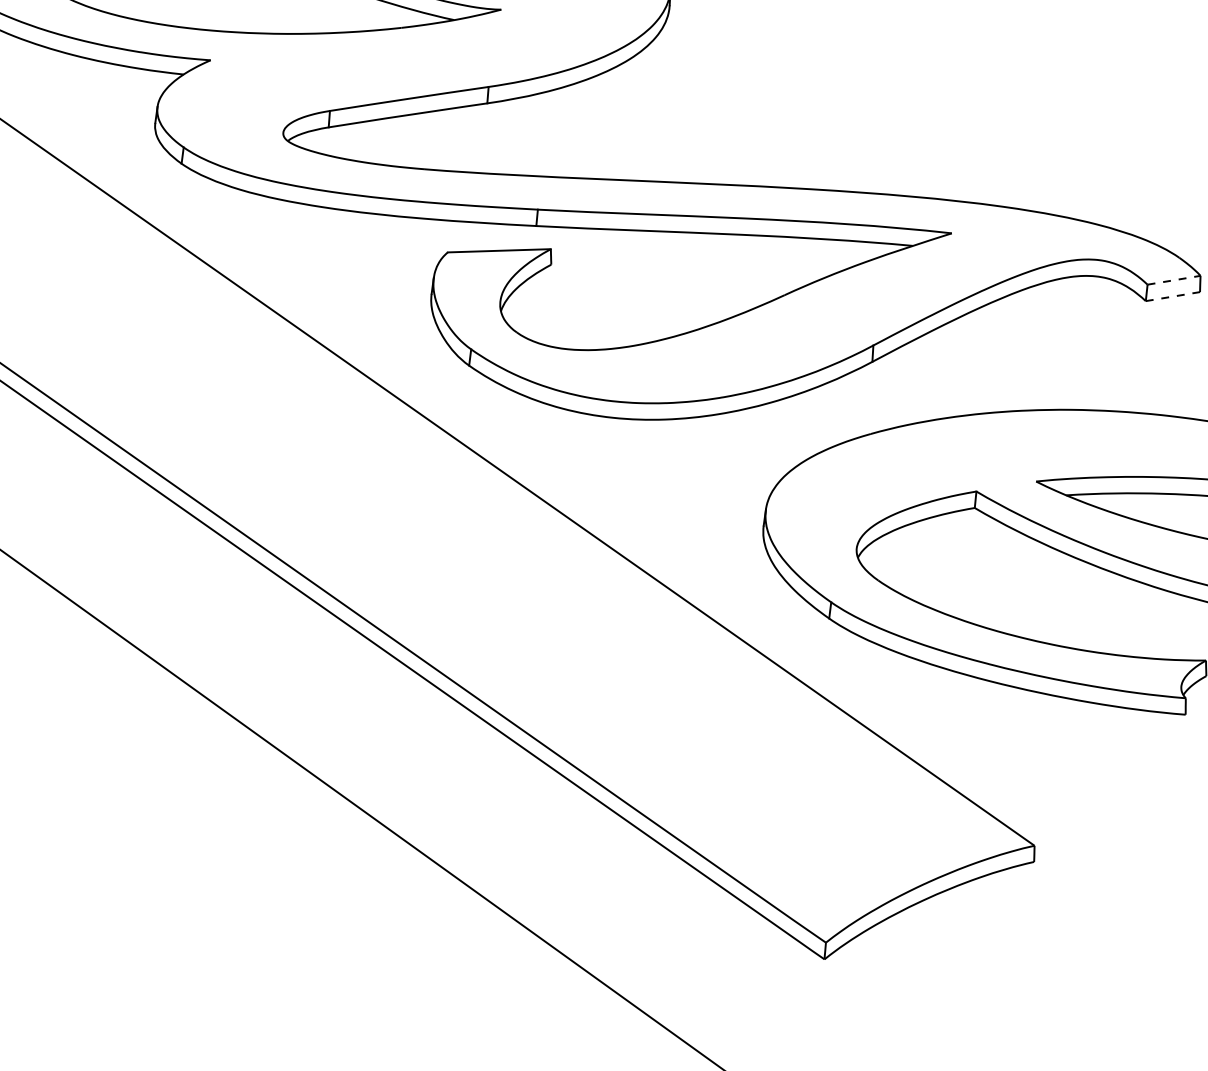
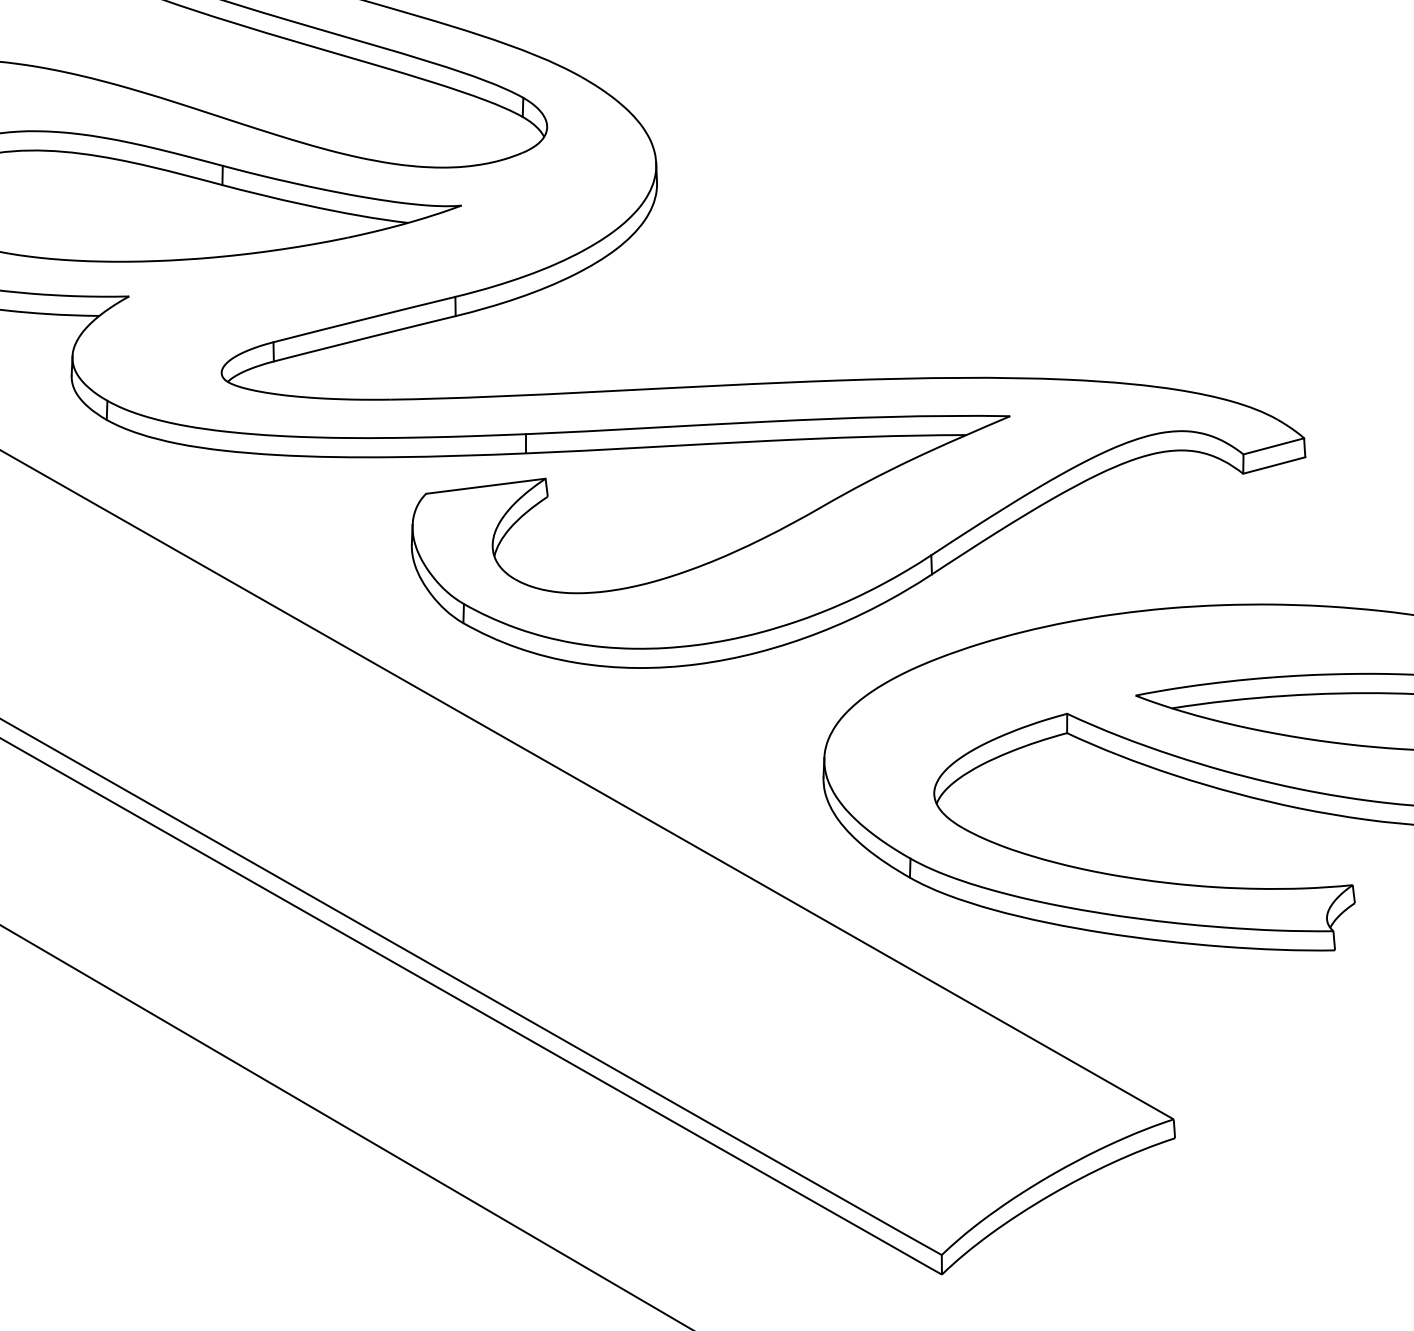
line: (1174, 280) -> (1274, 446), dashed -> solid
line: (1173, 296) -> (1274, 465), dashed -> solid

